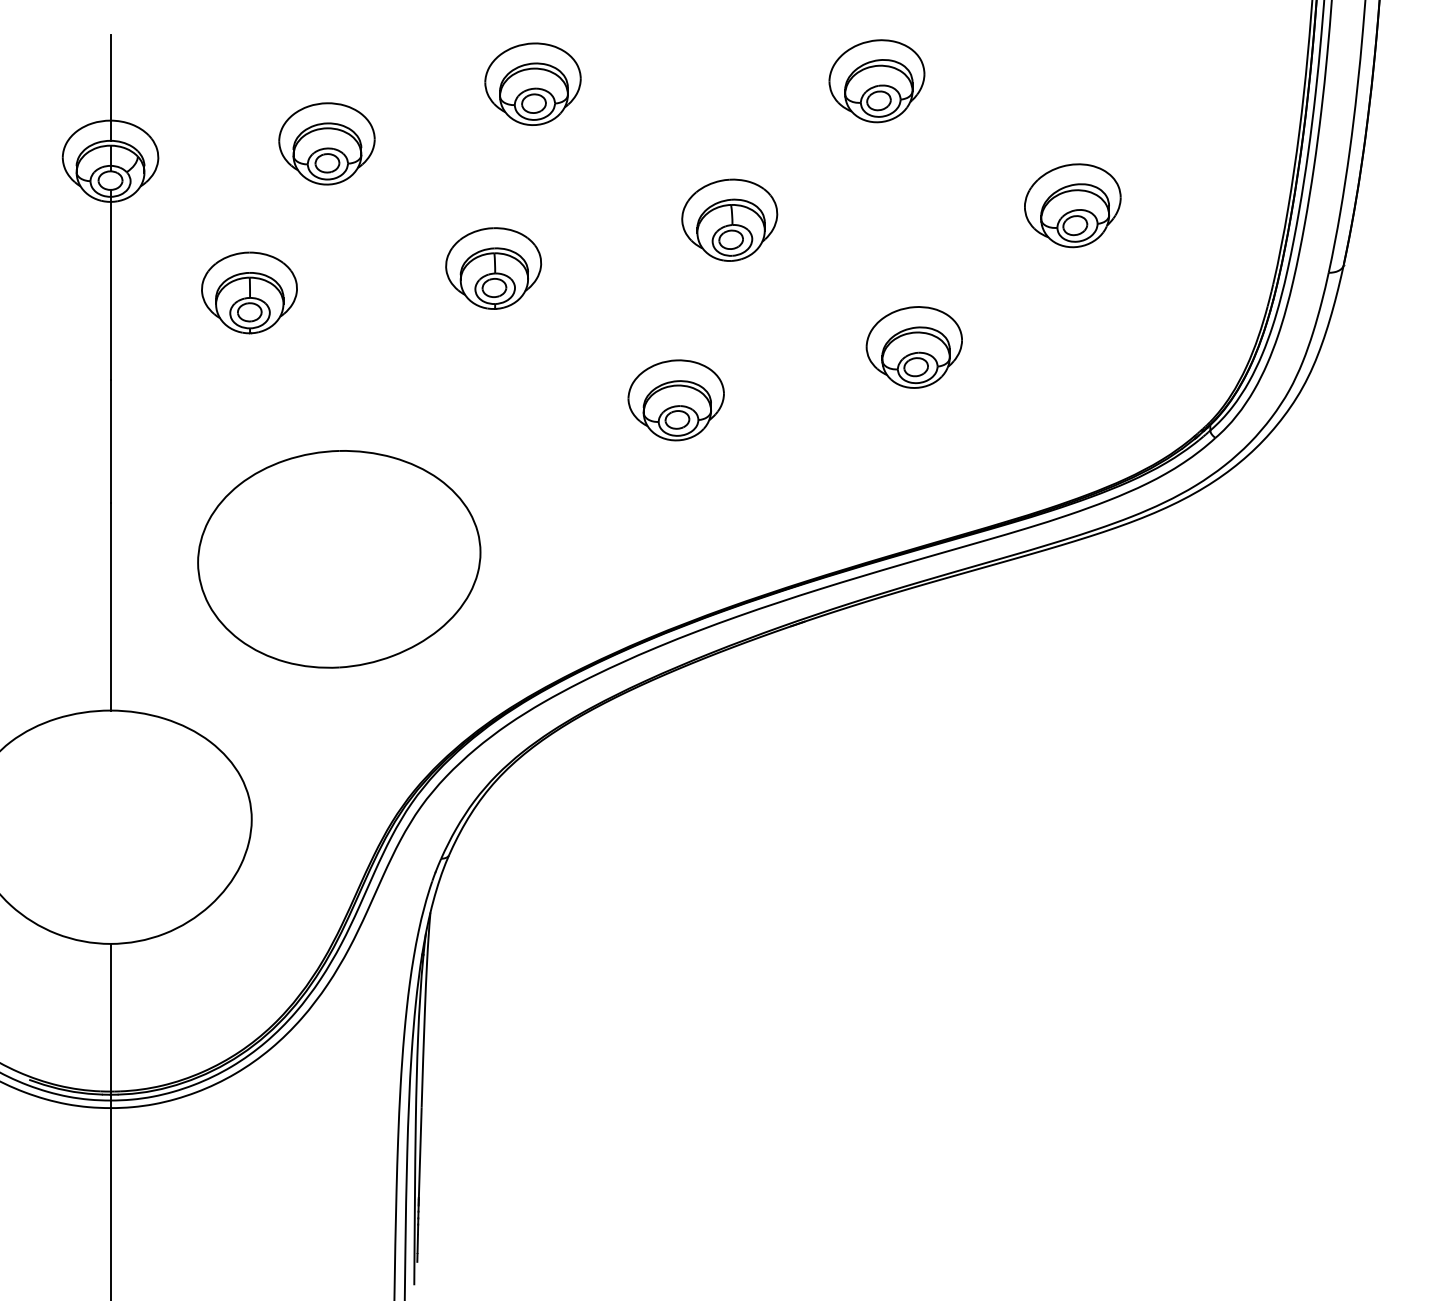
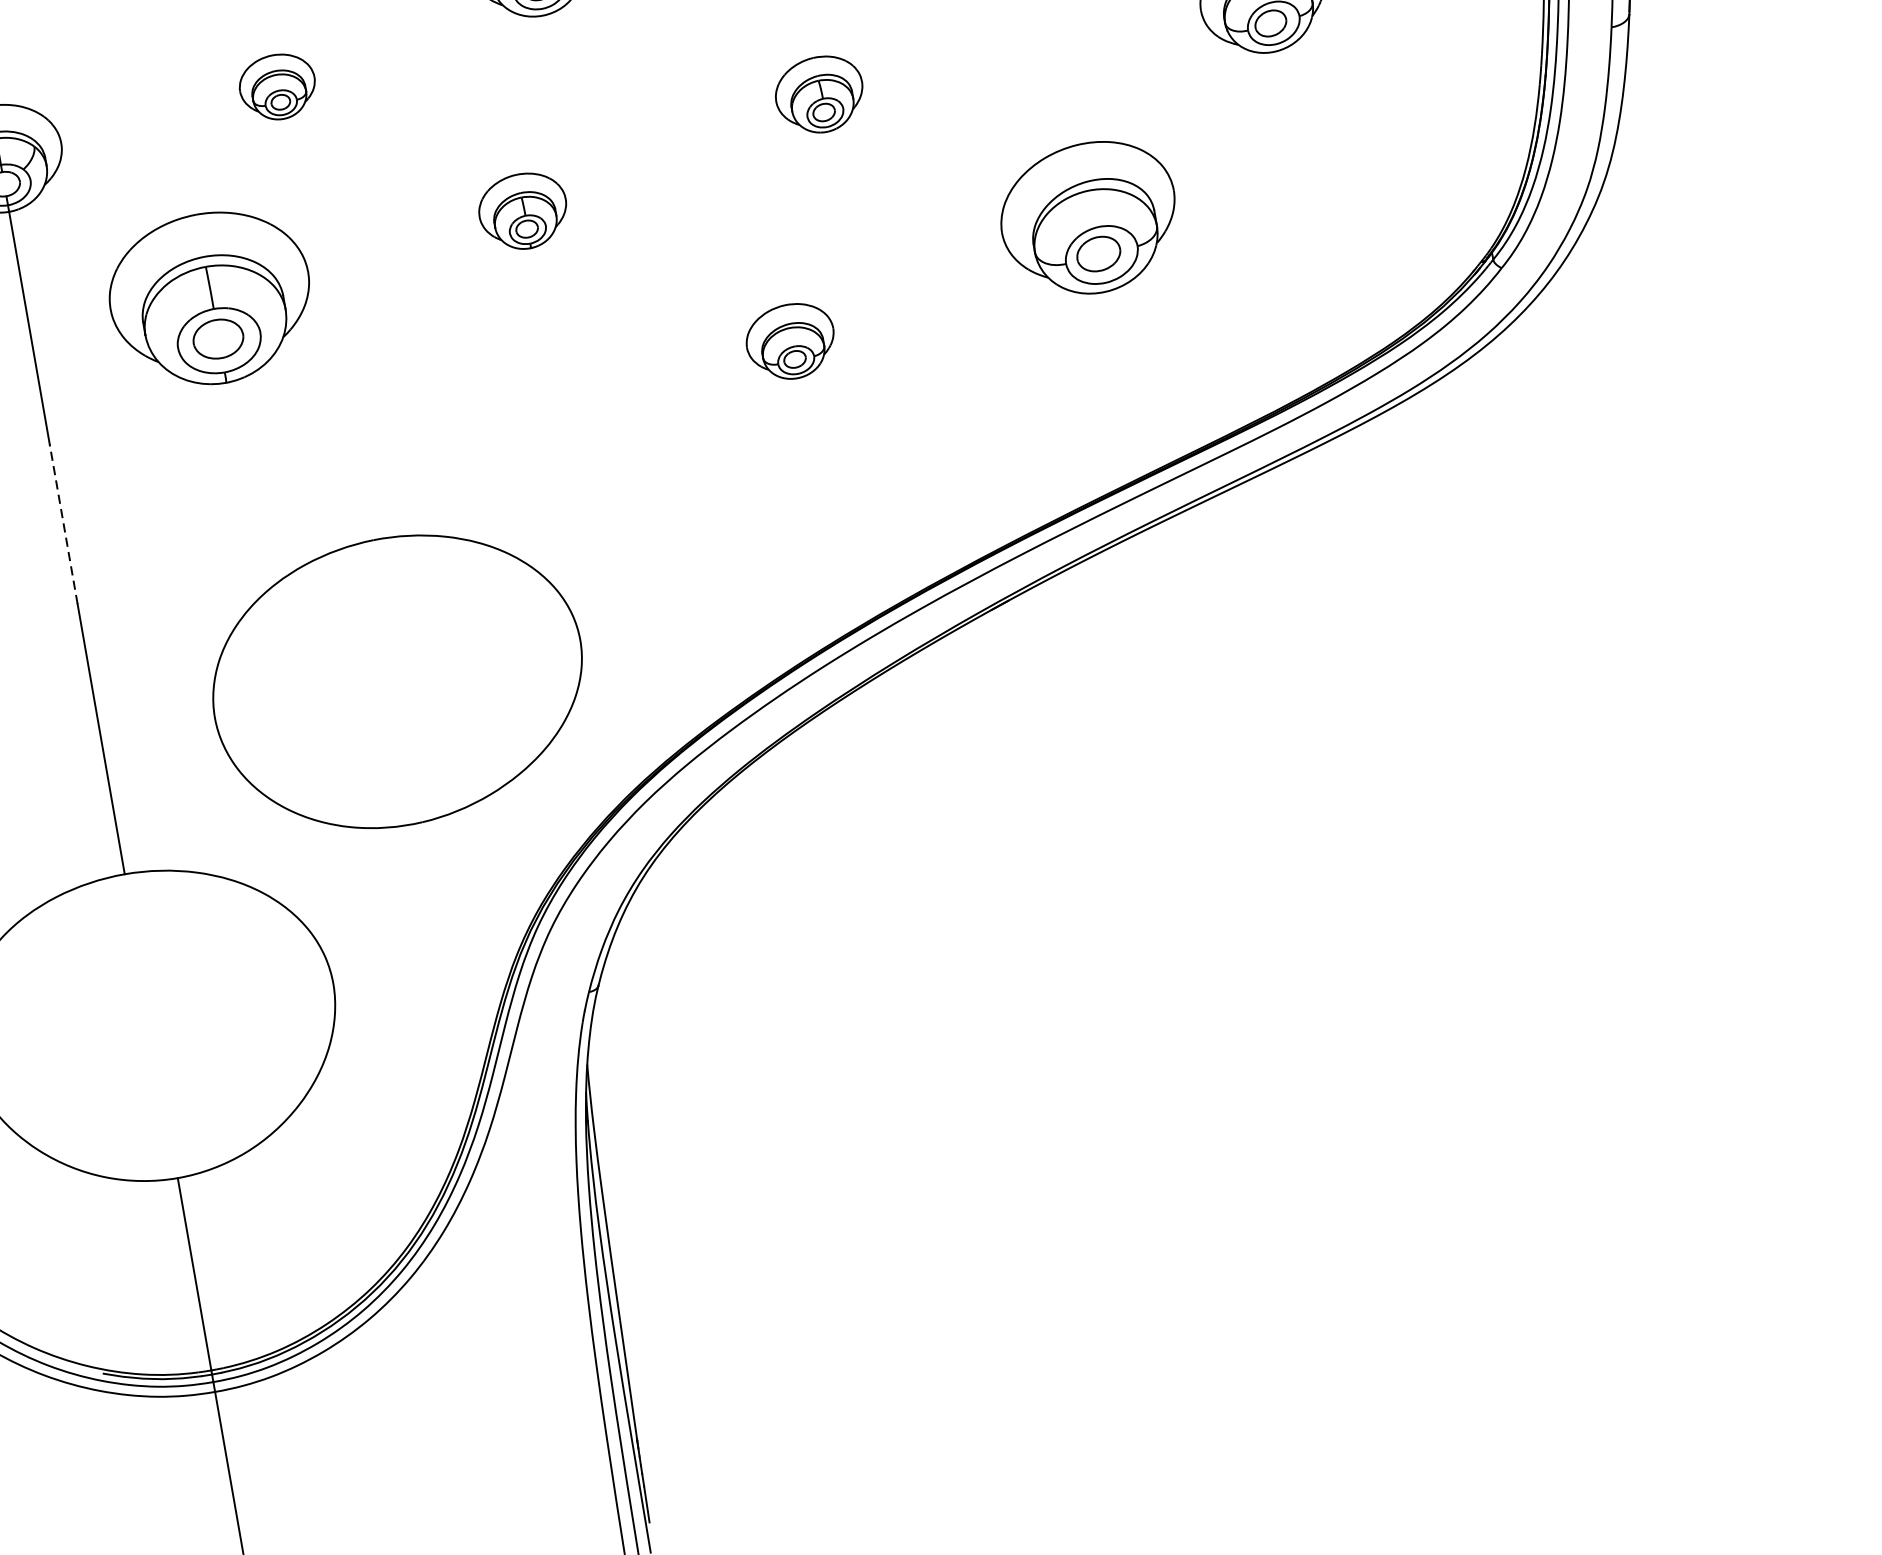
part: (326, 143) -> (277, 86), size x0.6
part: (729, 219) -> (819, 94), size x0.7
part: (493, 268) -> (522, 211), size x0.7
part: (249, 292) -> (210, 298), size x1.6
part: (913, 347) -> (1087, 218), size x1.4
part: (675, 400) -> (789, 342), size x0.7
line: (110, 441) -> (63, 523), solid -> dashed
part: (339, 559) -> (398, 681), moved

